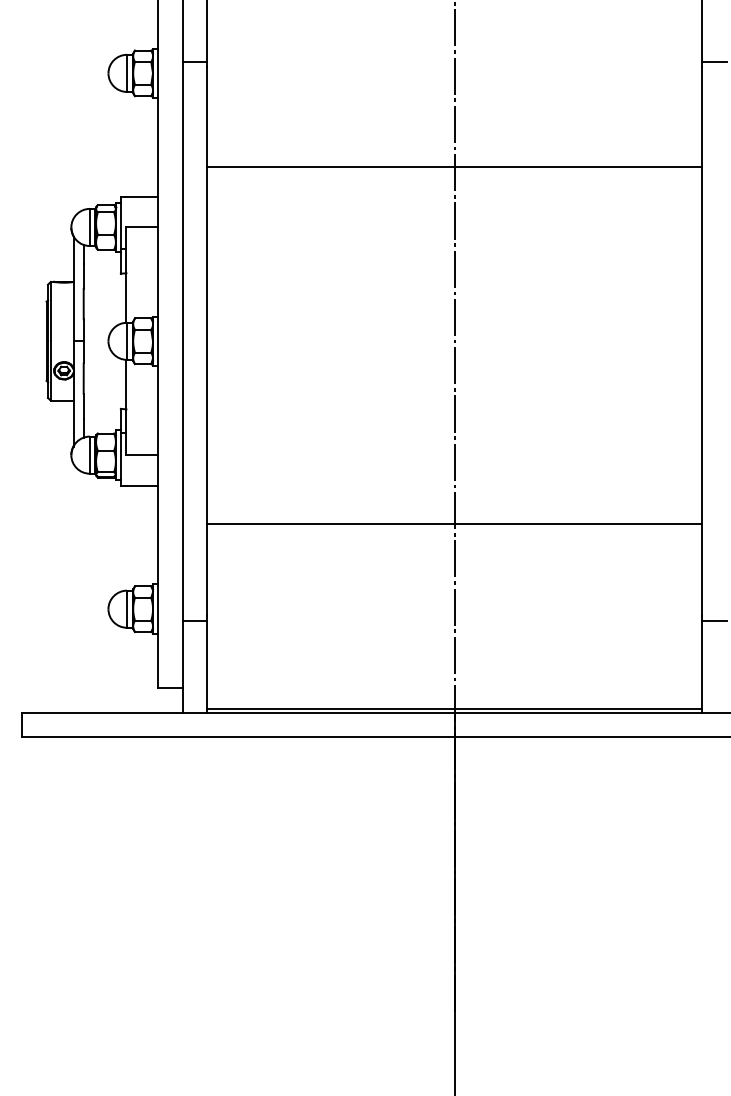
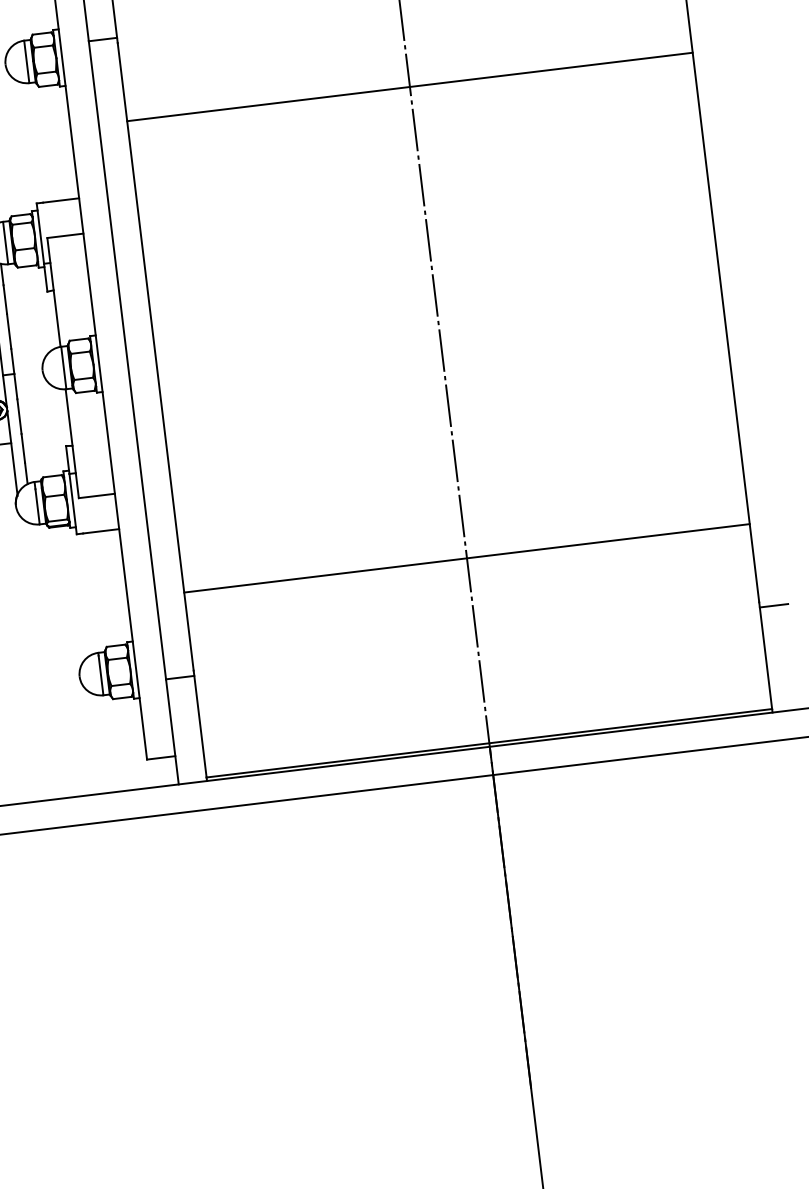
line: (454, 167) -> (409, 87), moved
line: (454, 523) -> (466, 558), moved

